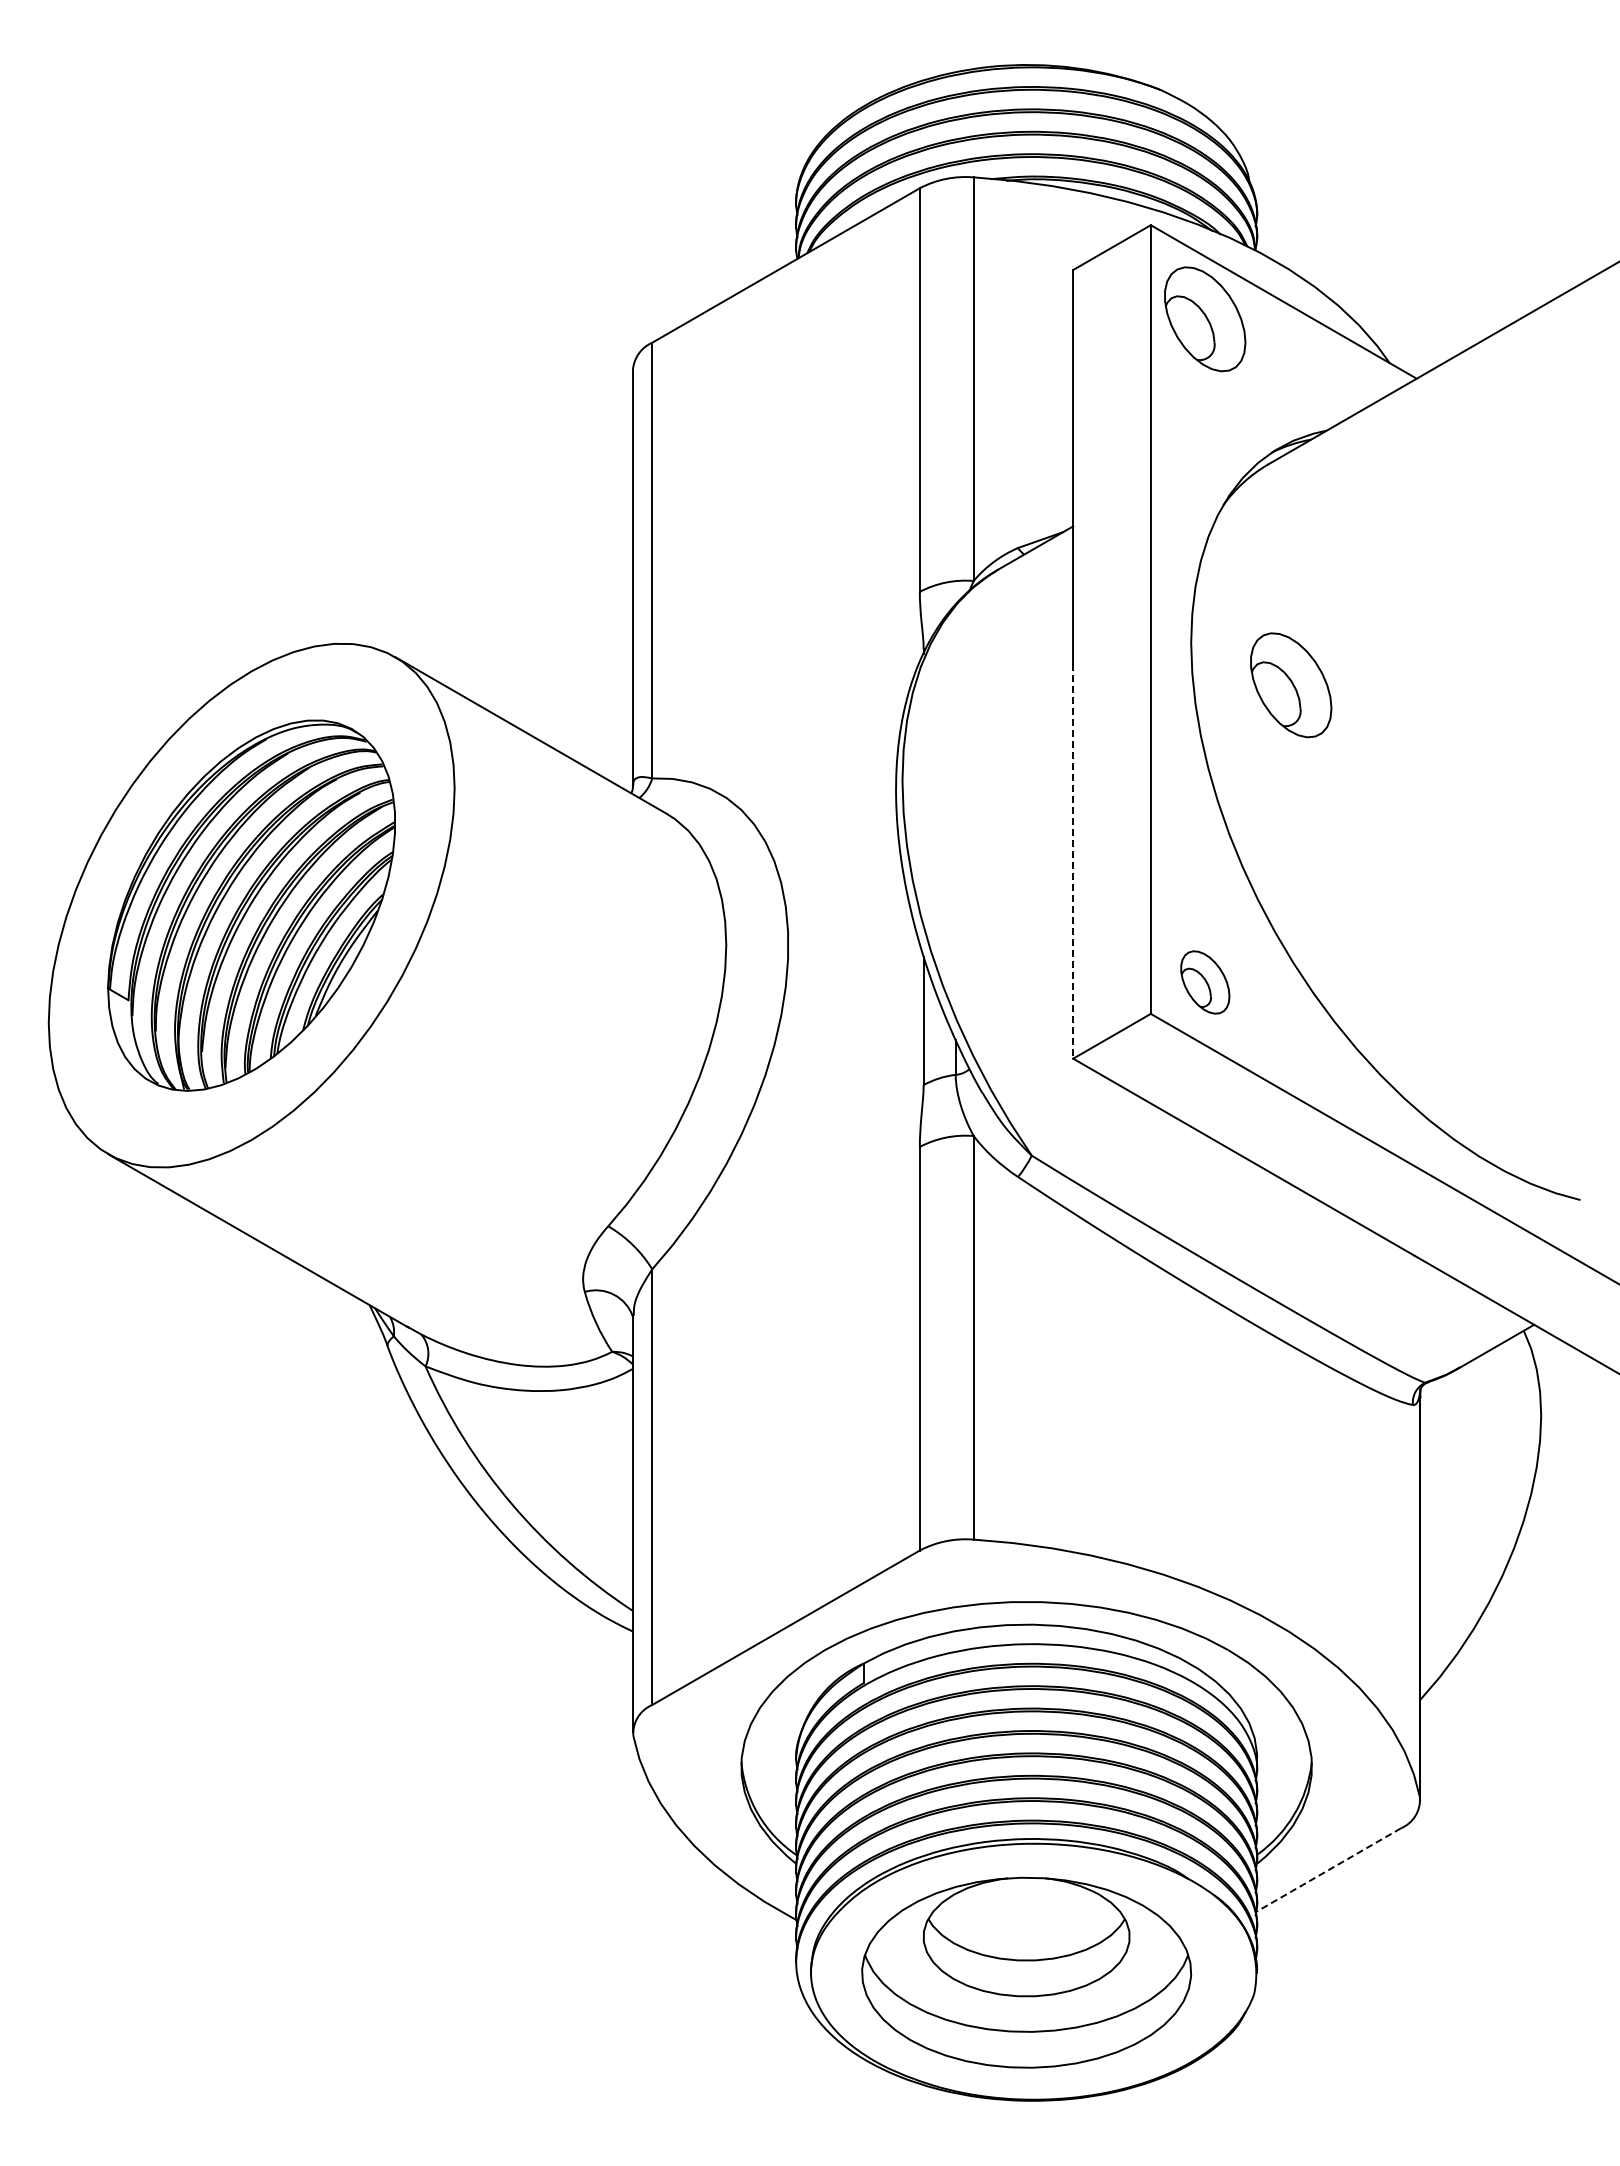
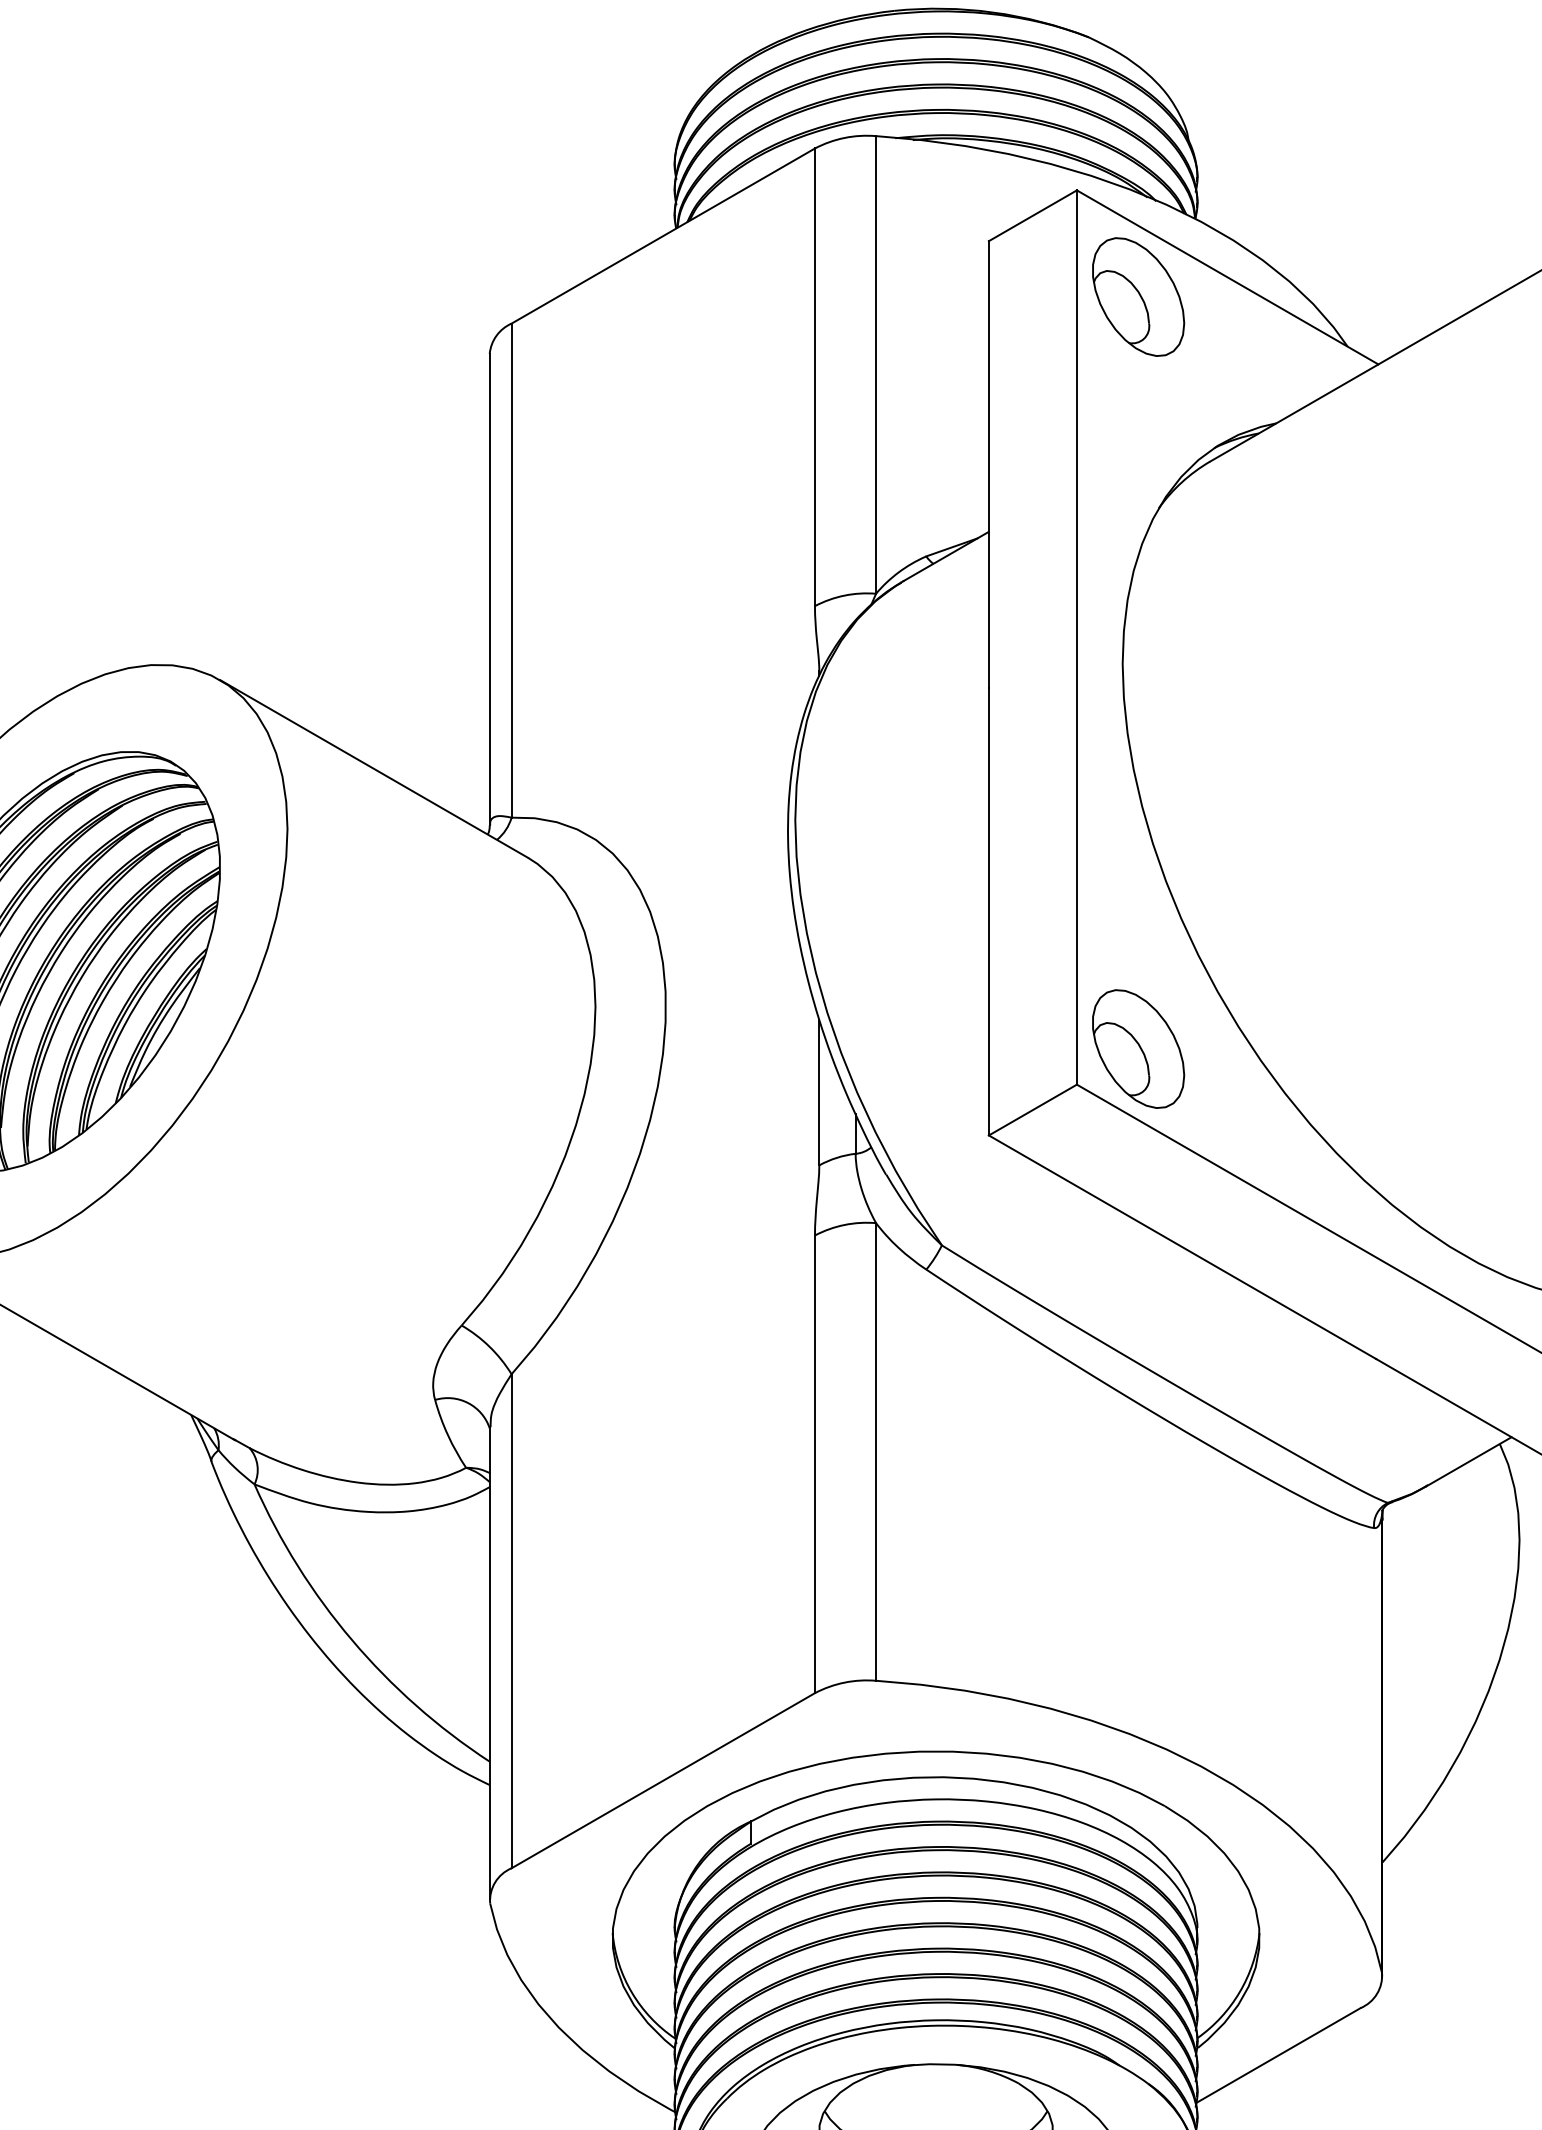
part: (1291, 685) -> (1236, 712), removed
line: (1073, 862) -> (989, 913), dashed -> solid
part: (1205, 982) -> (1138, 1049), size x1.67
line: (1328, 1870) -> (1278, 2055), dashed -> solid

